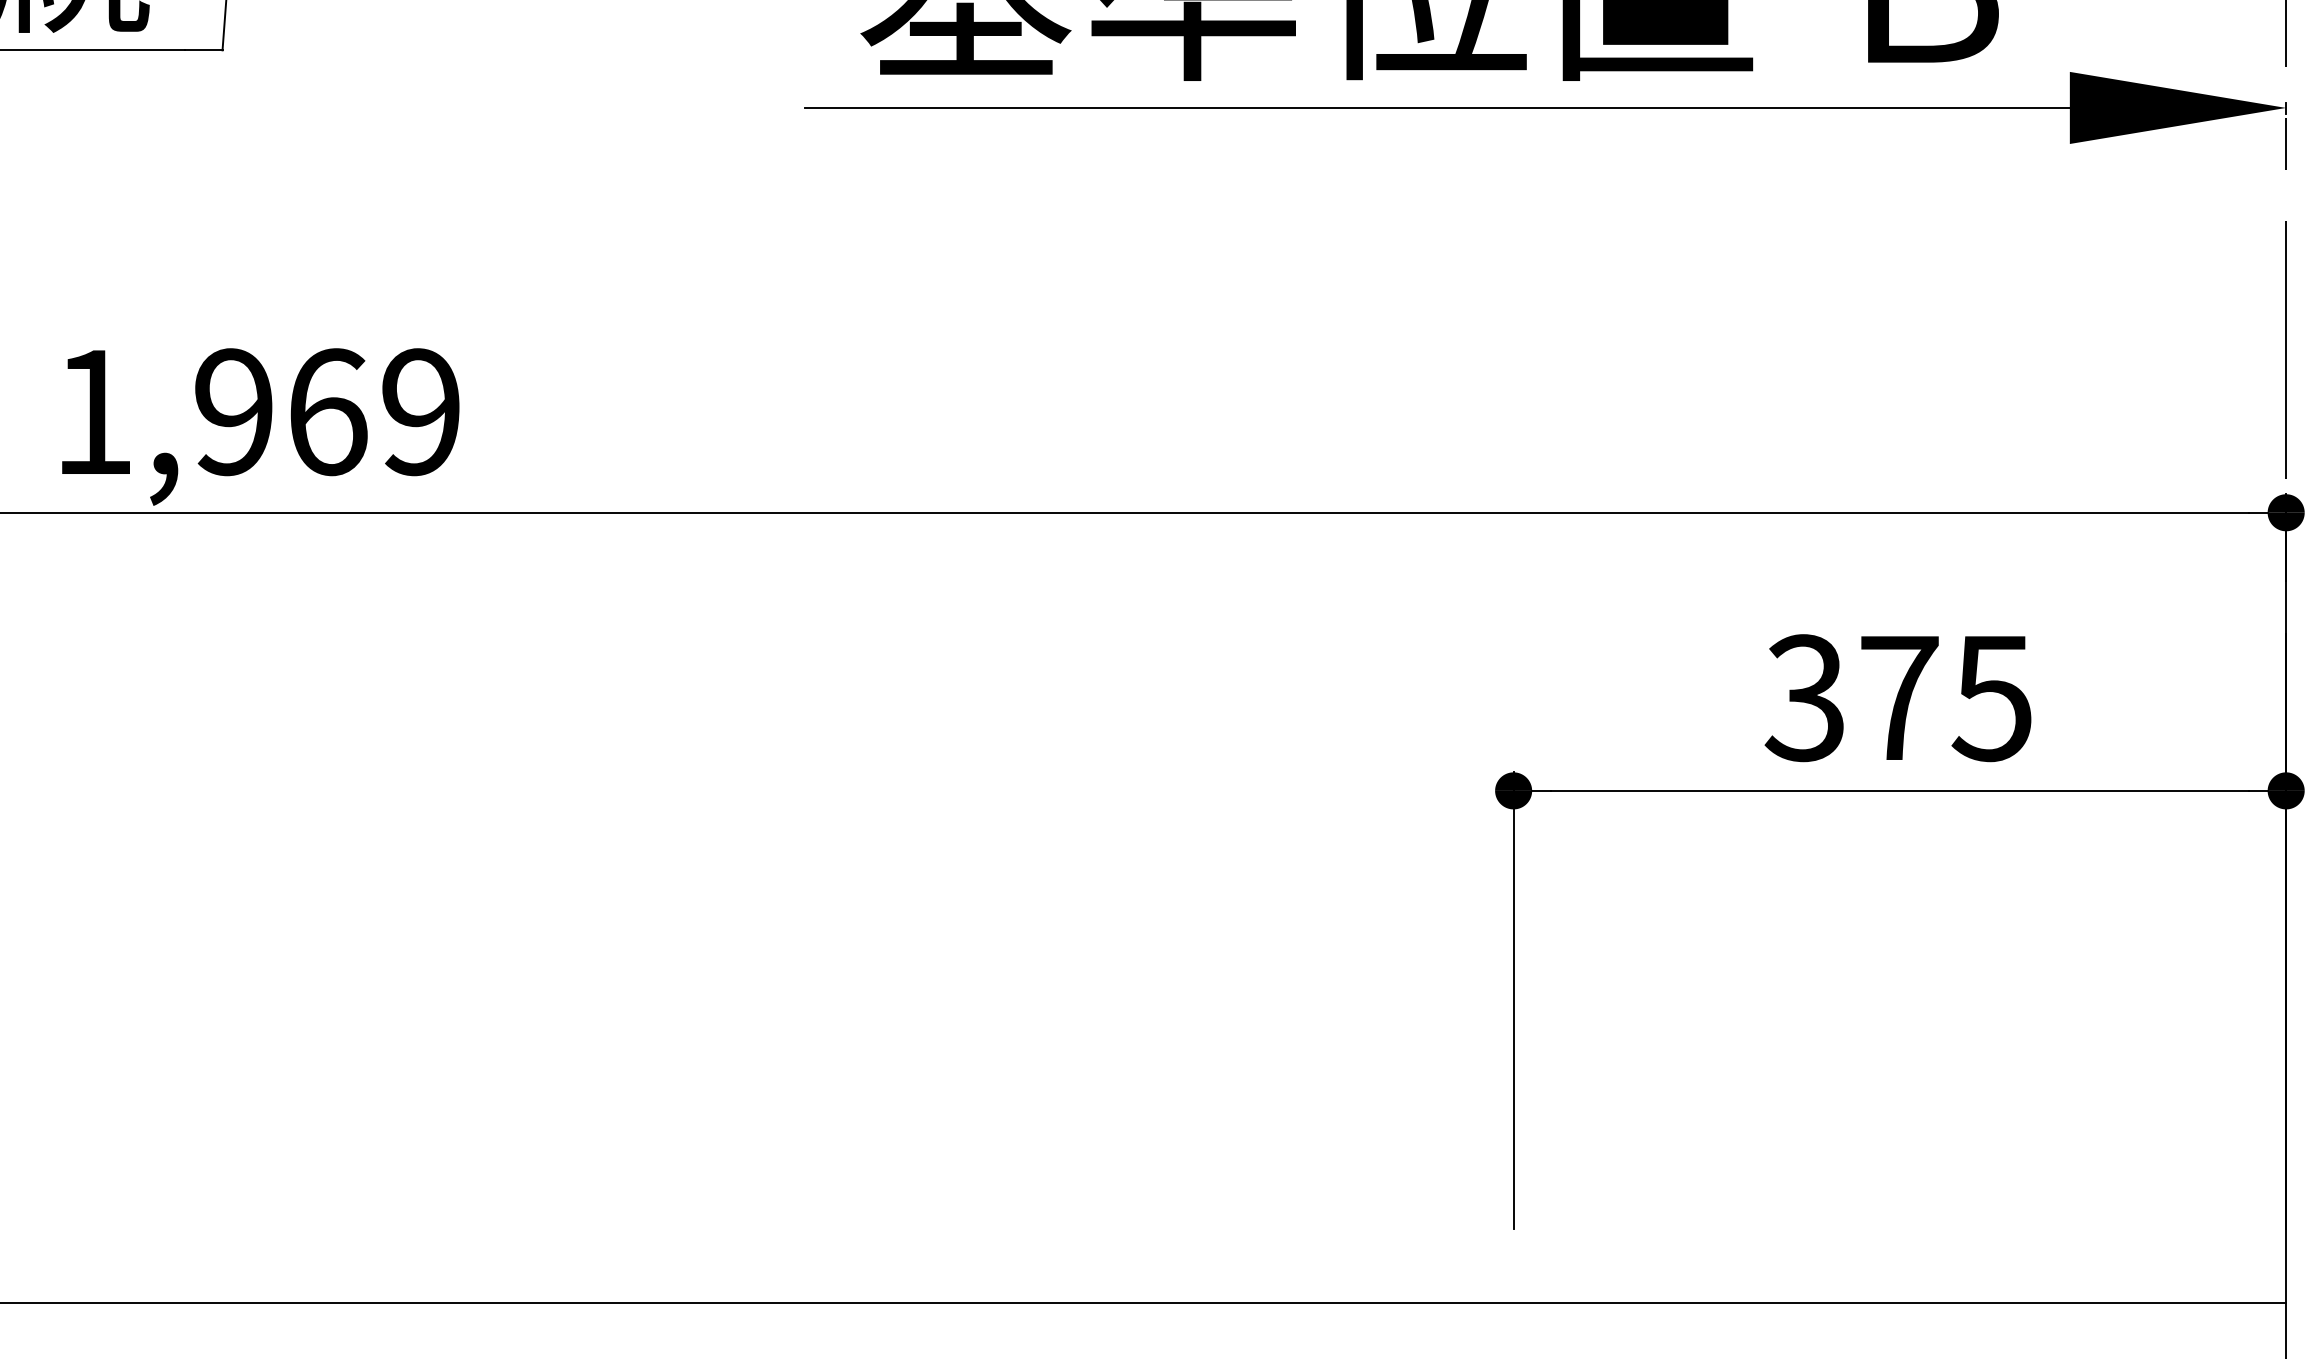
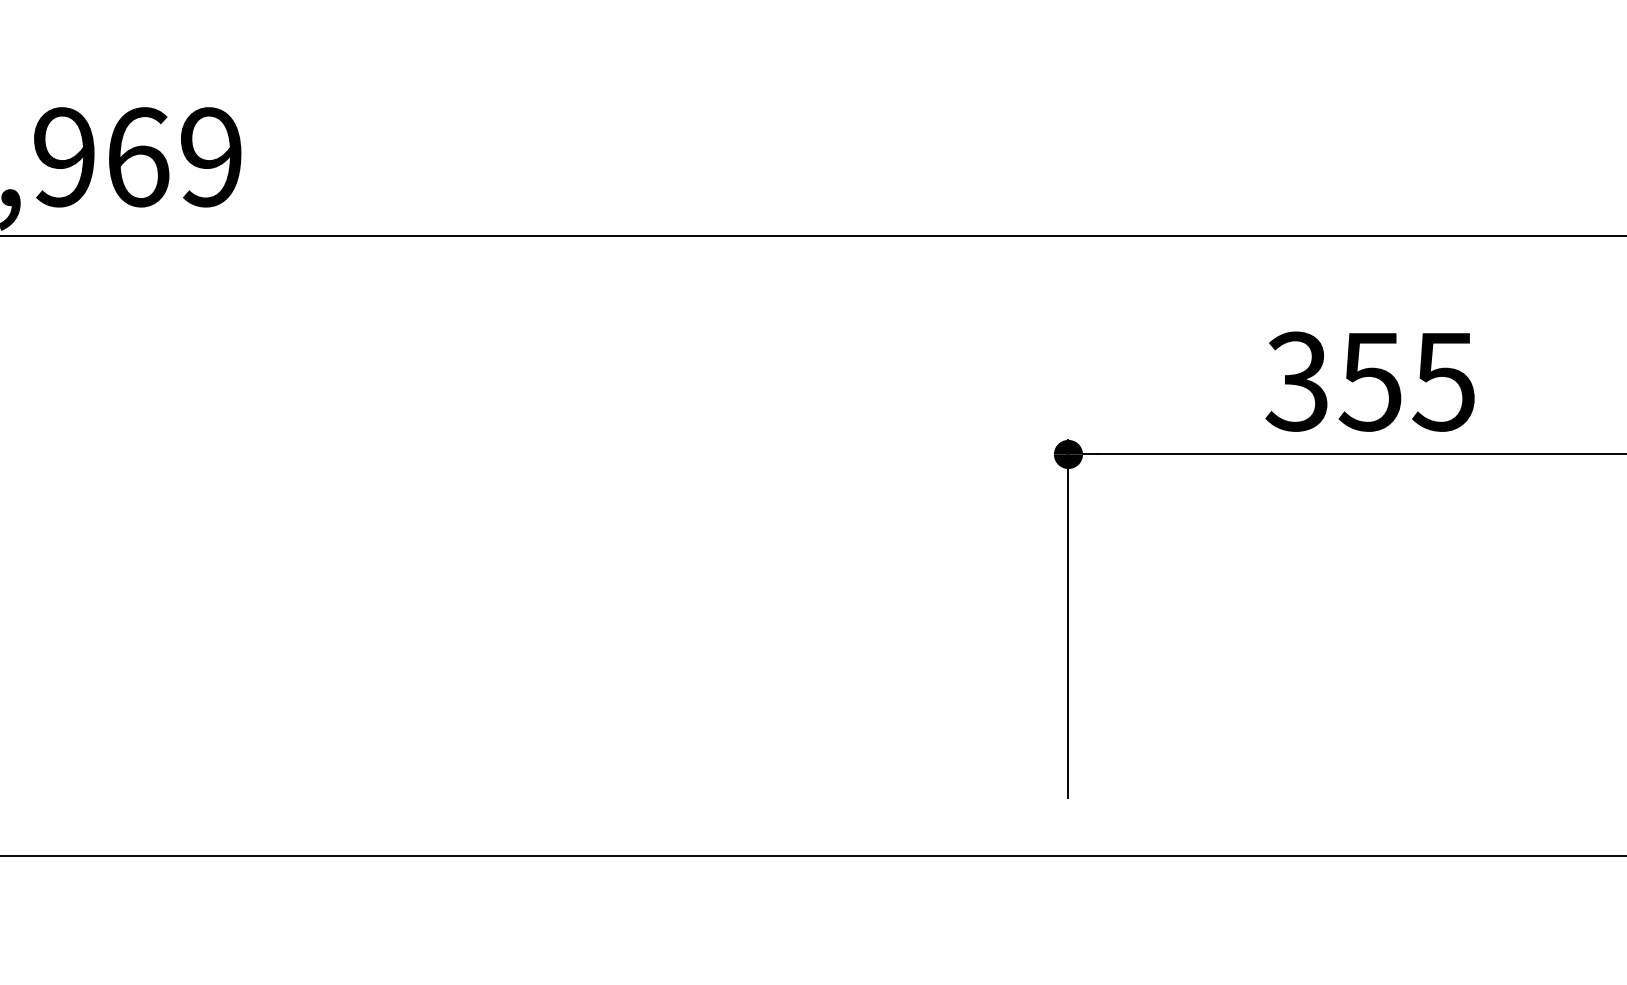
text: (1897, 699) -> (1369, 382), 375 -> 355

